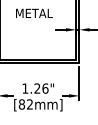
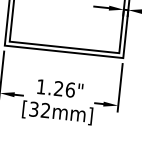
text: (21, 104) -> (33, 109), [82mm] -> [32mm]

